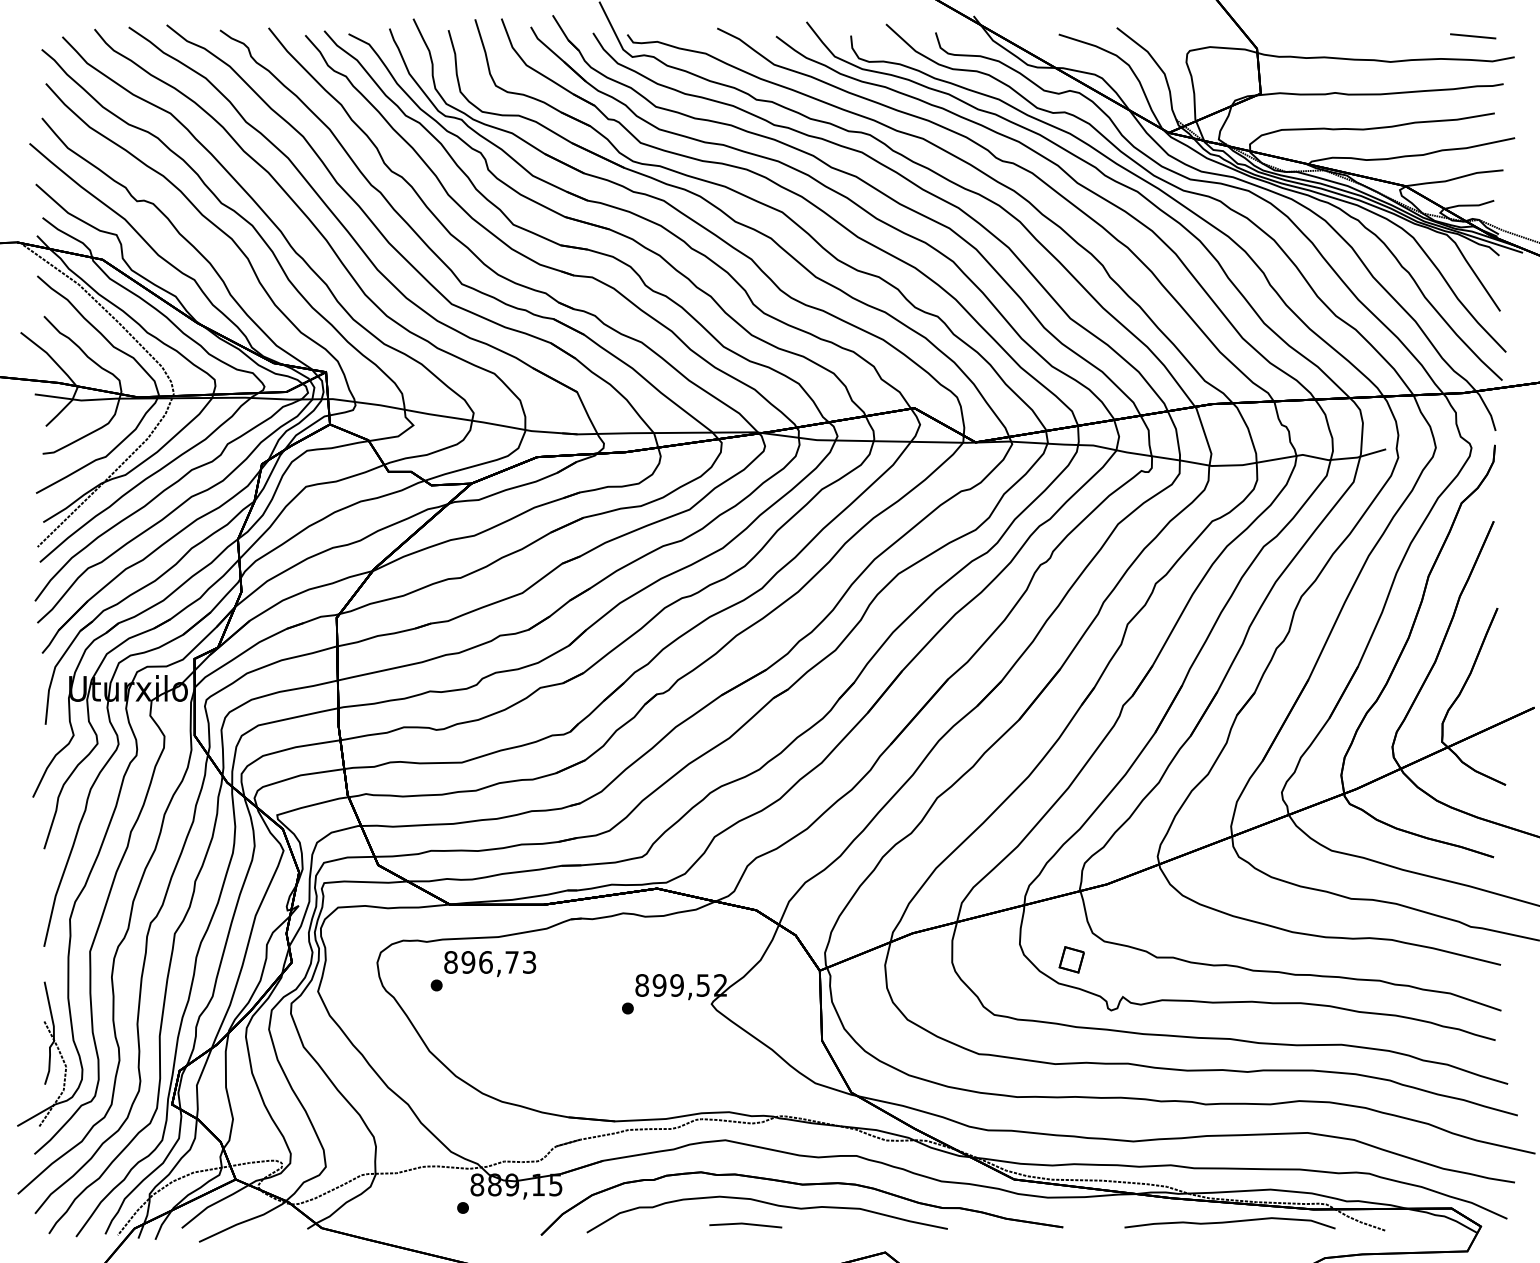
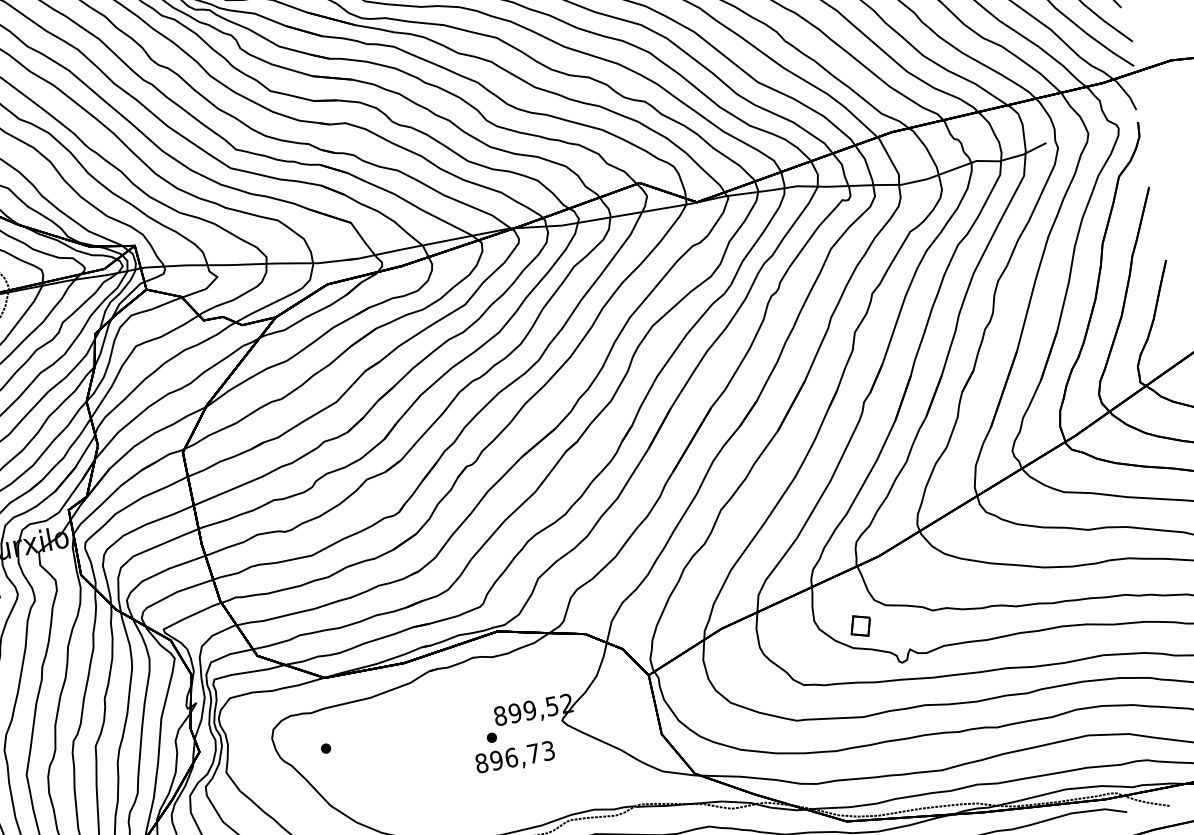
text: (490, 964) -> (515, 758), moved

